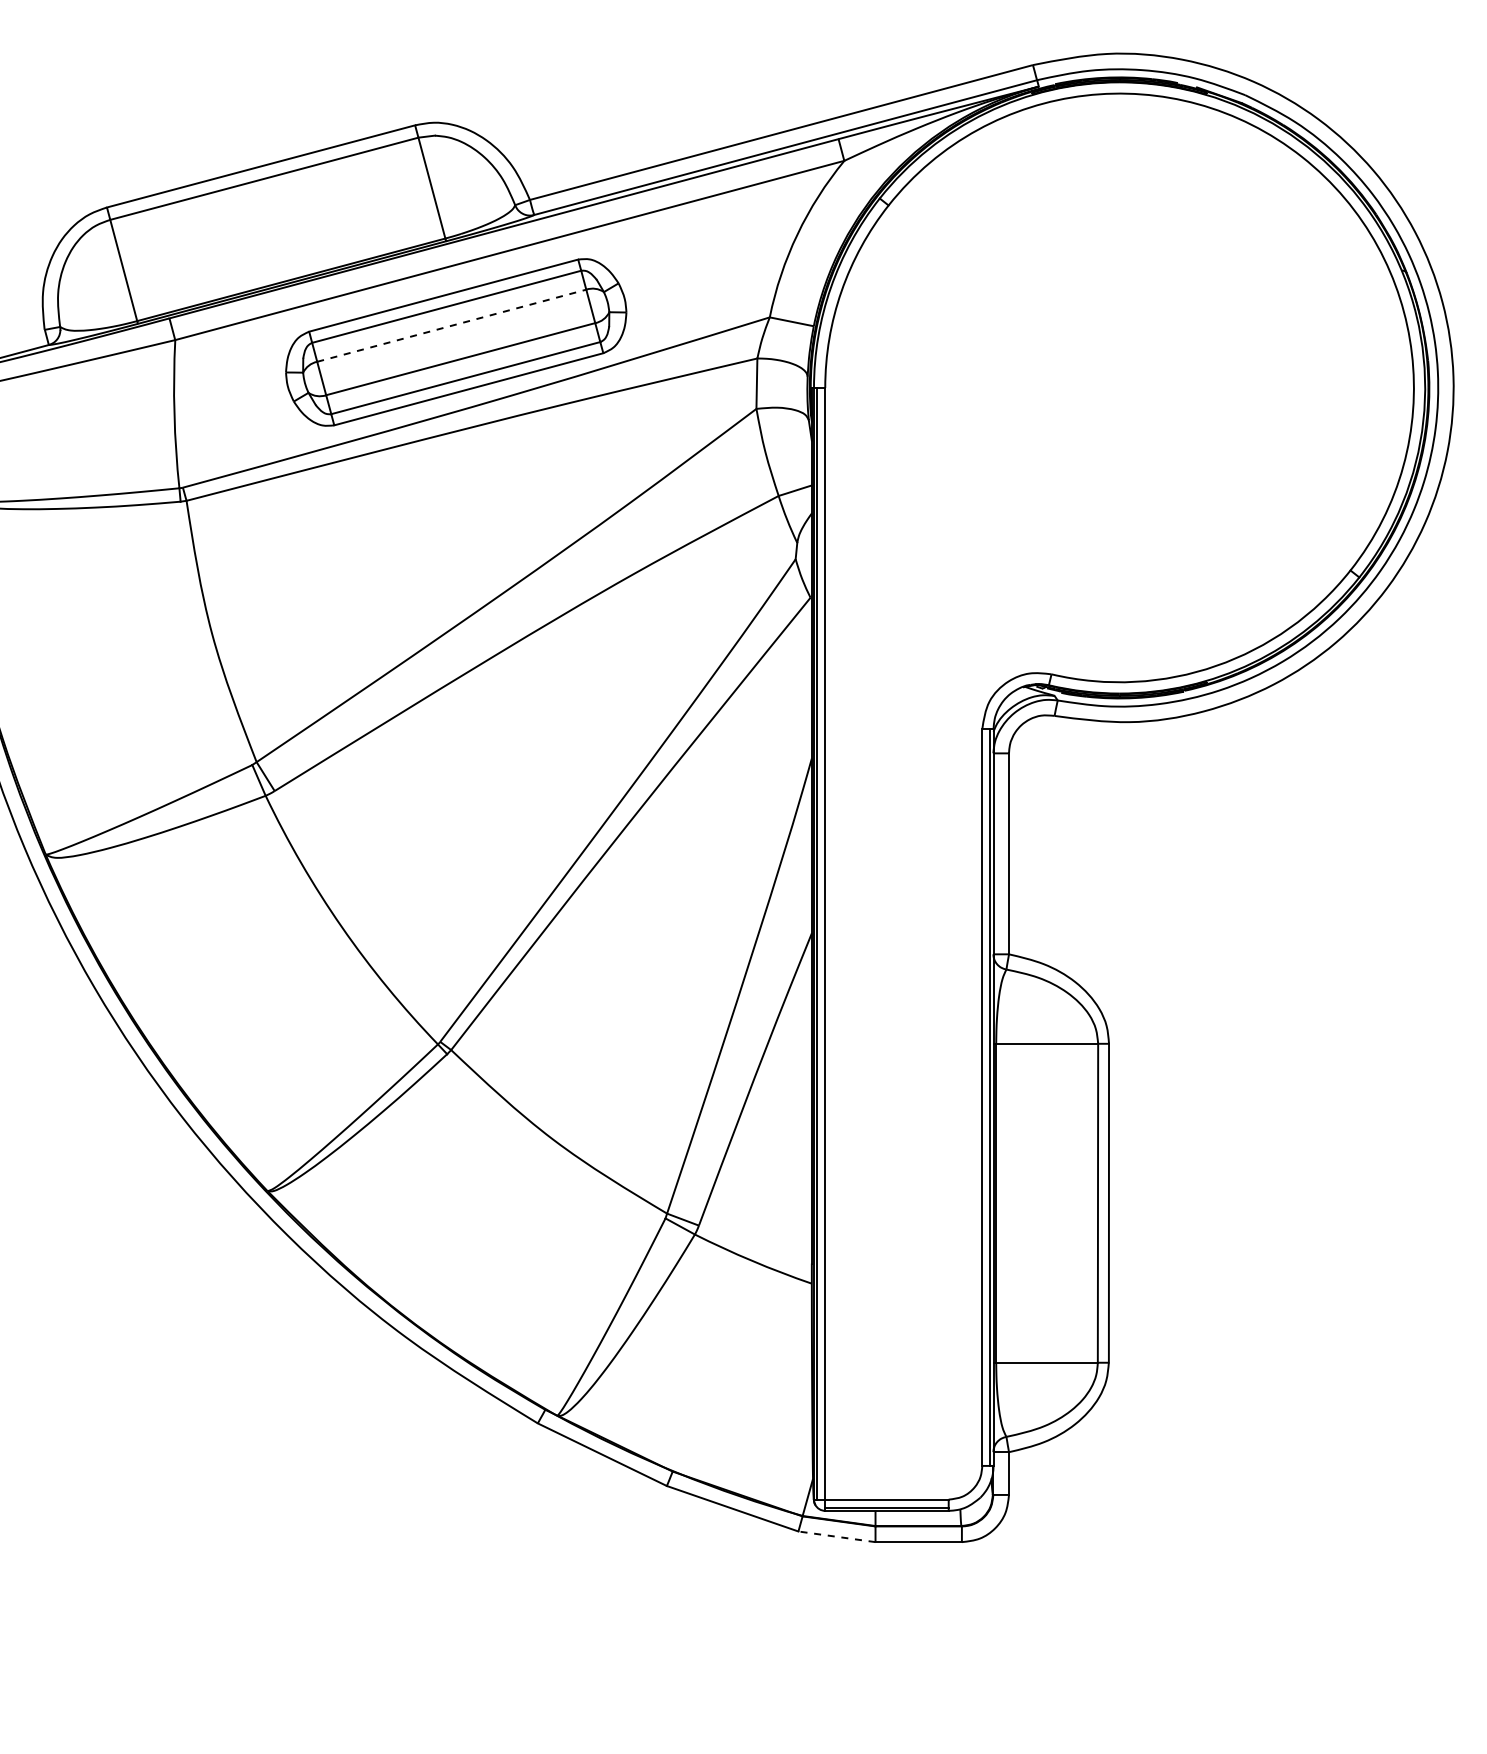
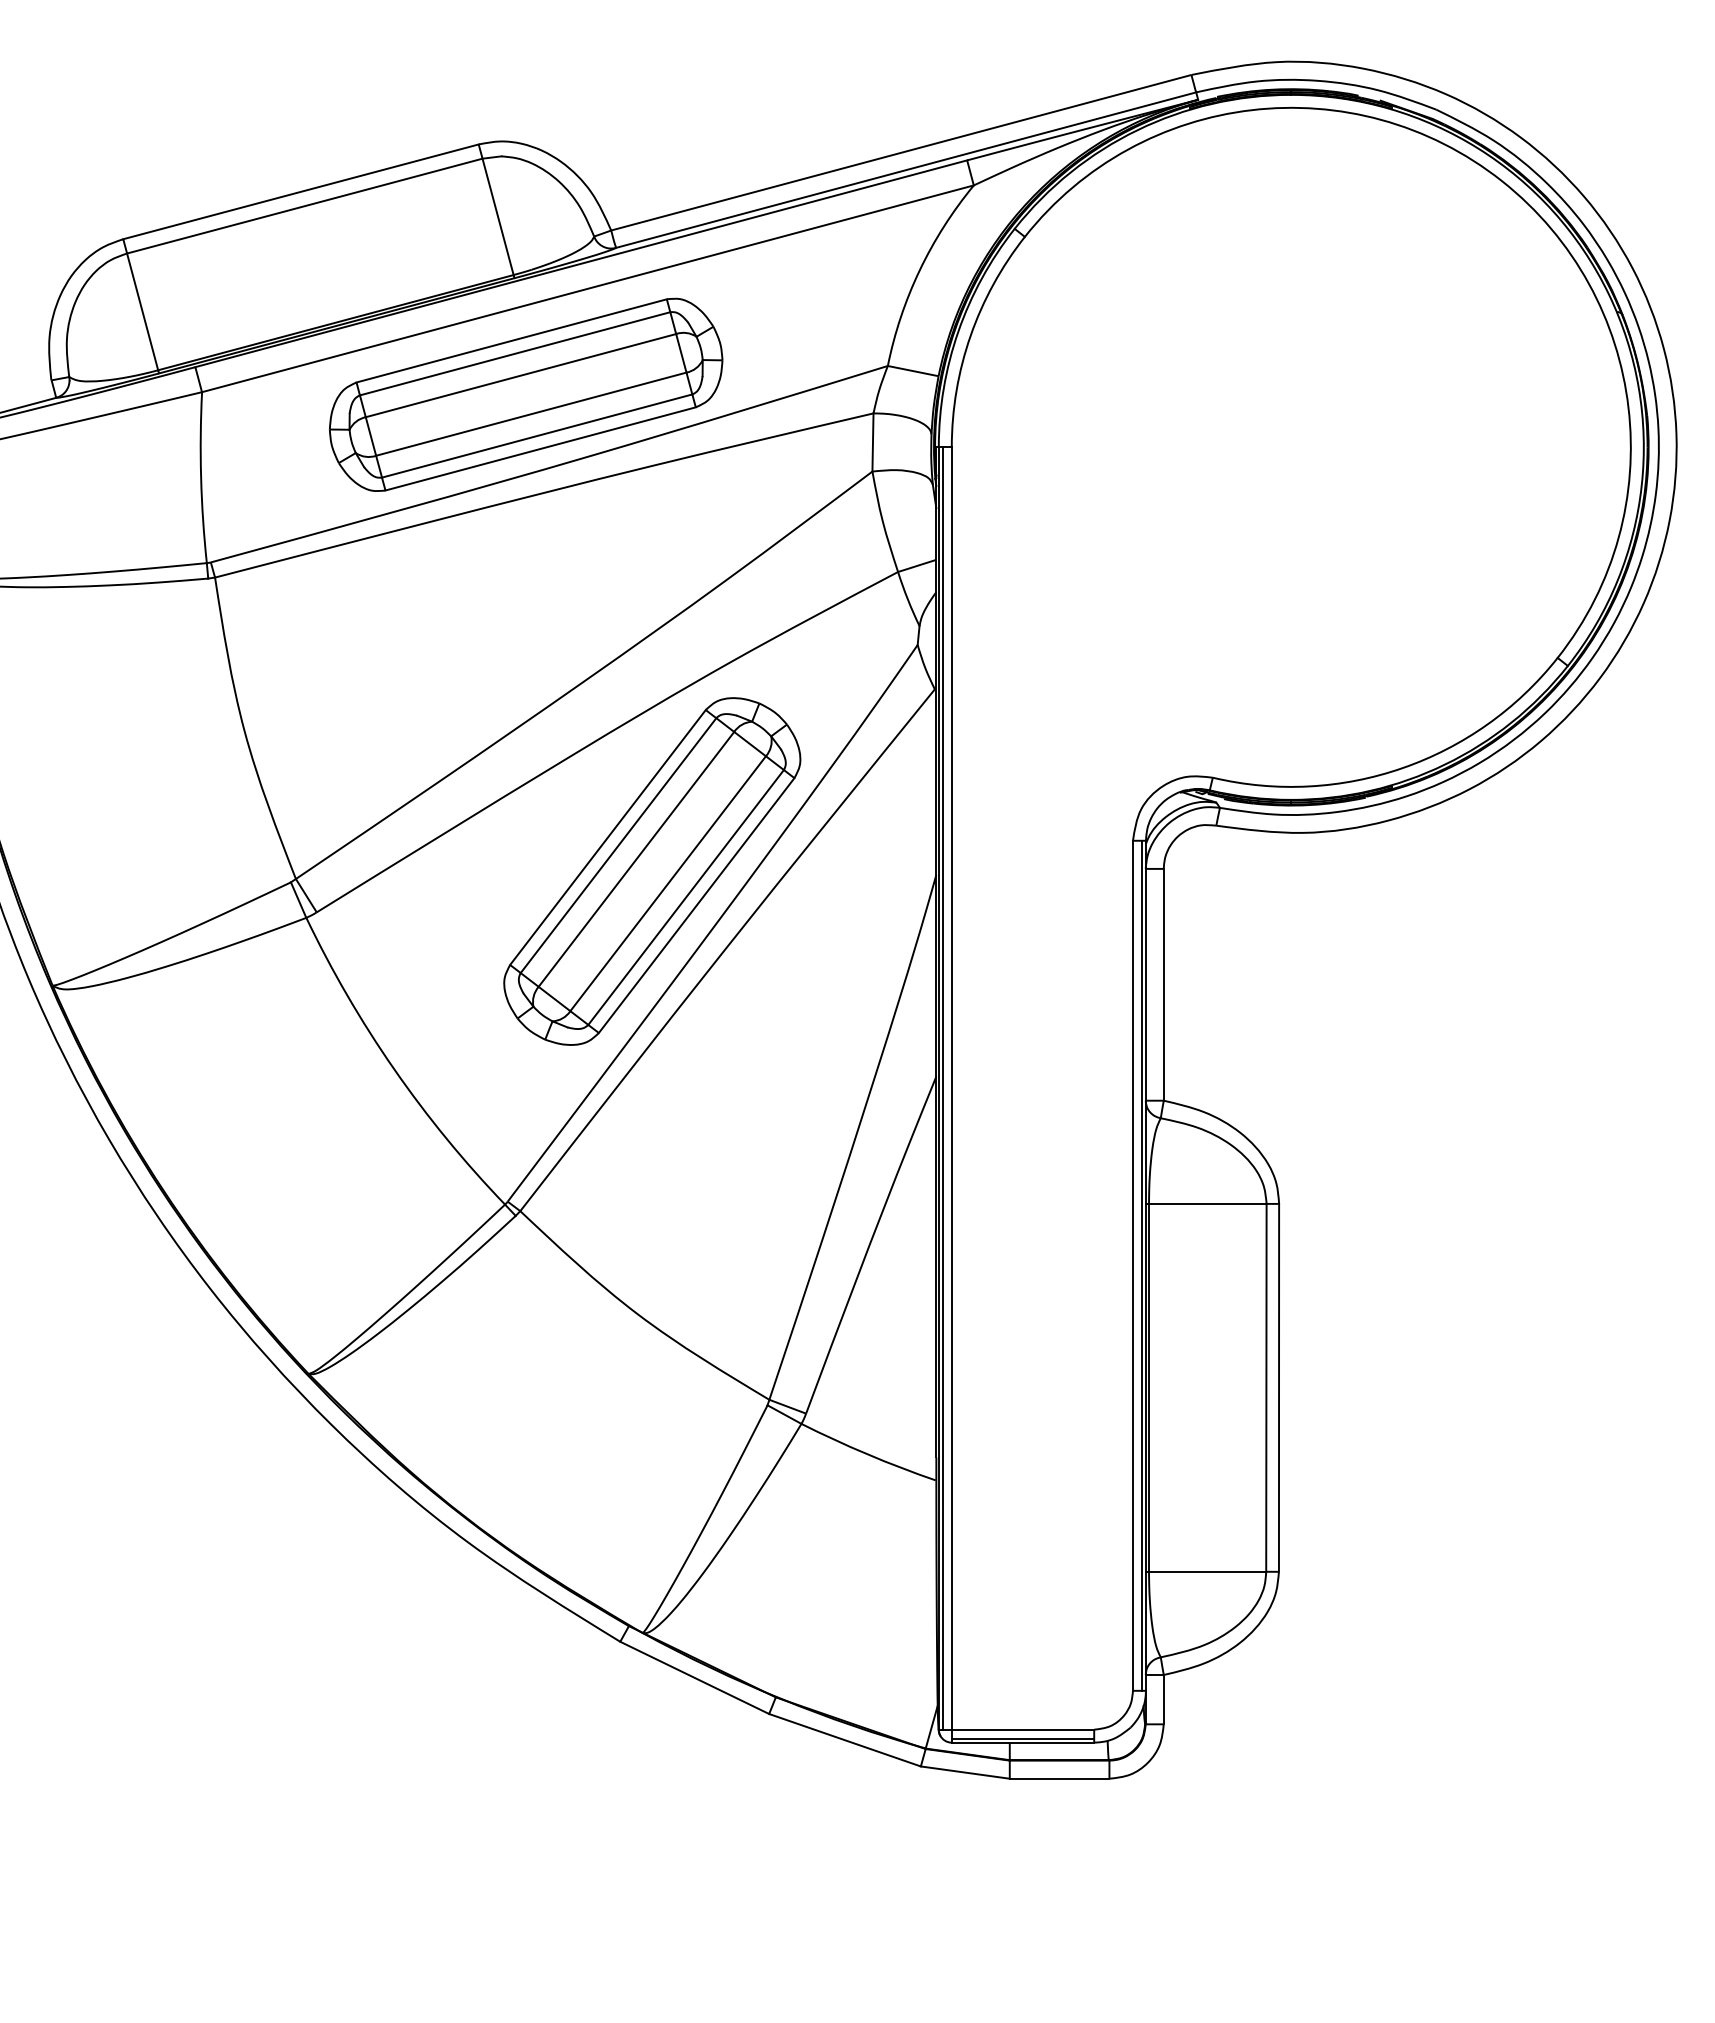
line: (452, 325) -> (521, 375), dashed -> solid
part: (565, 755) -> (652, 871), added
line: (836, 1536) -> (964, 1772), dashed -> solid

